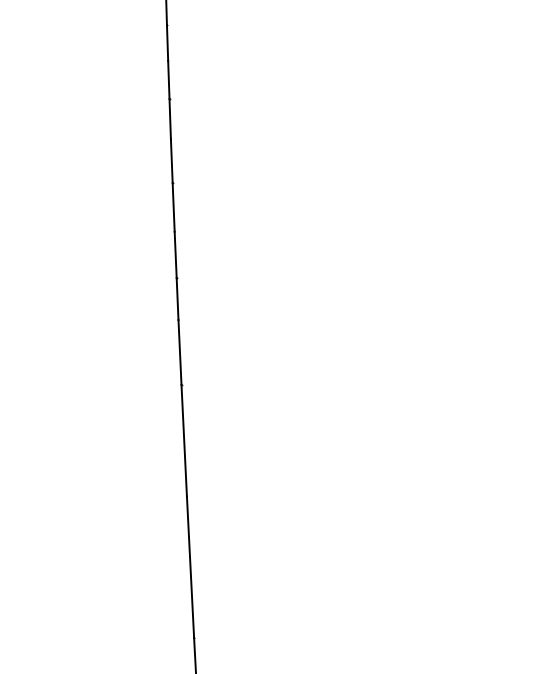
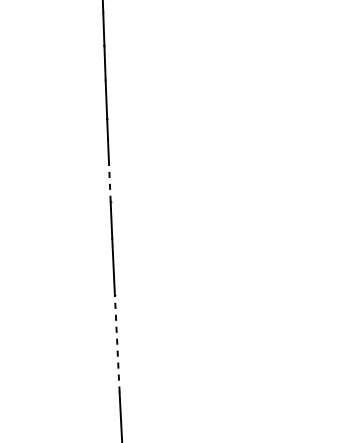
line: (175, 254) -> (109, 181), solid -> dashed
line: (184, 440) -> (117, 343), solid -> dashed

